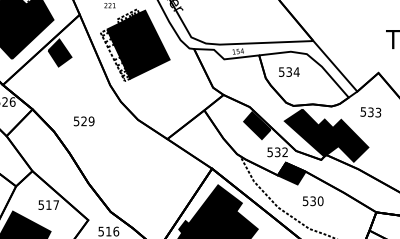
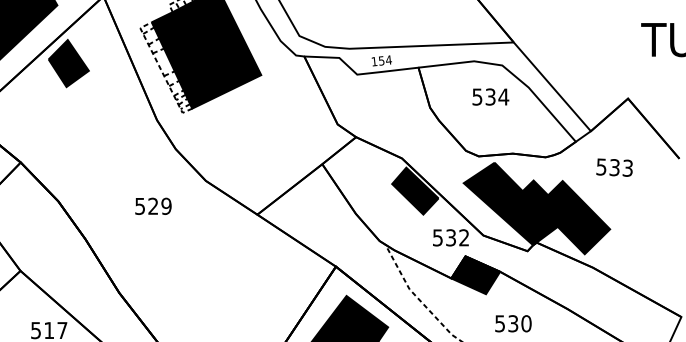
text: (289, 71) -> (491, 95), moved
text: (83, 121) -> (152, 206), moved

